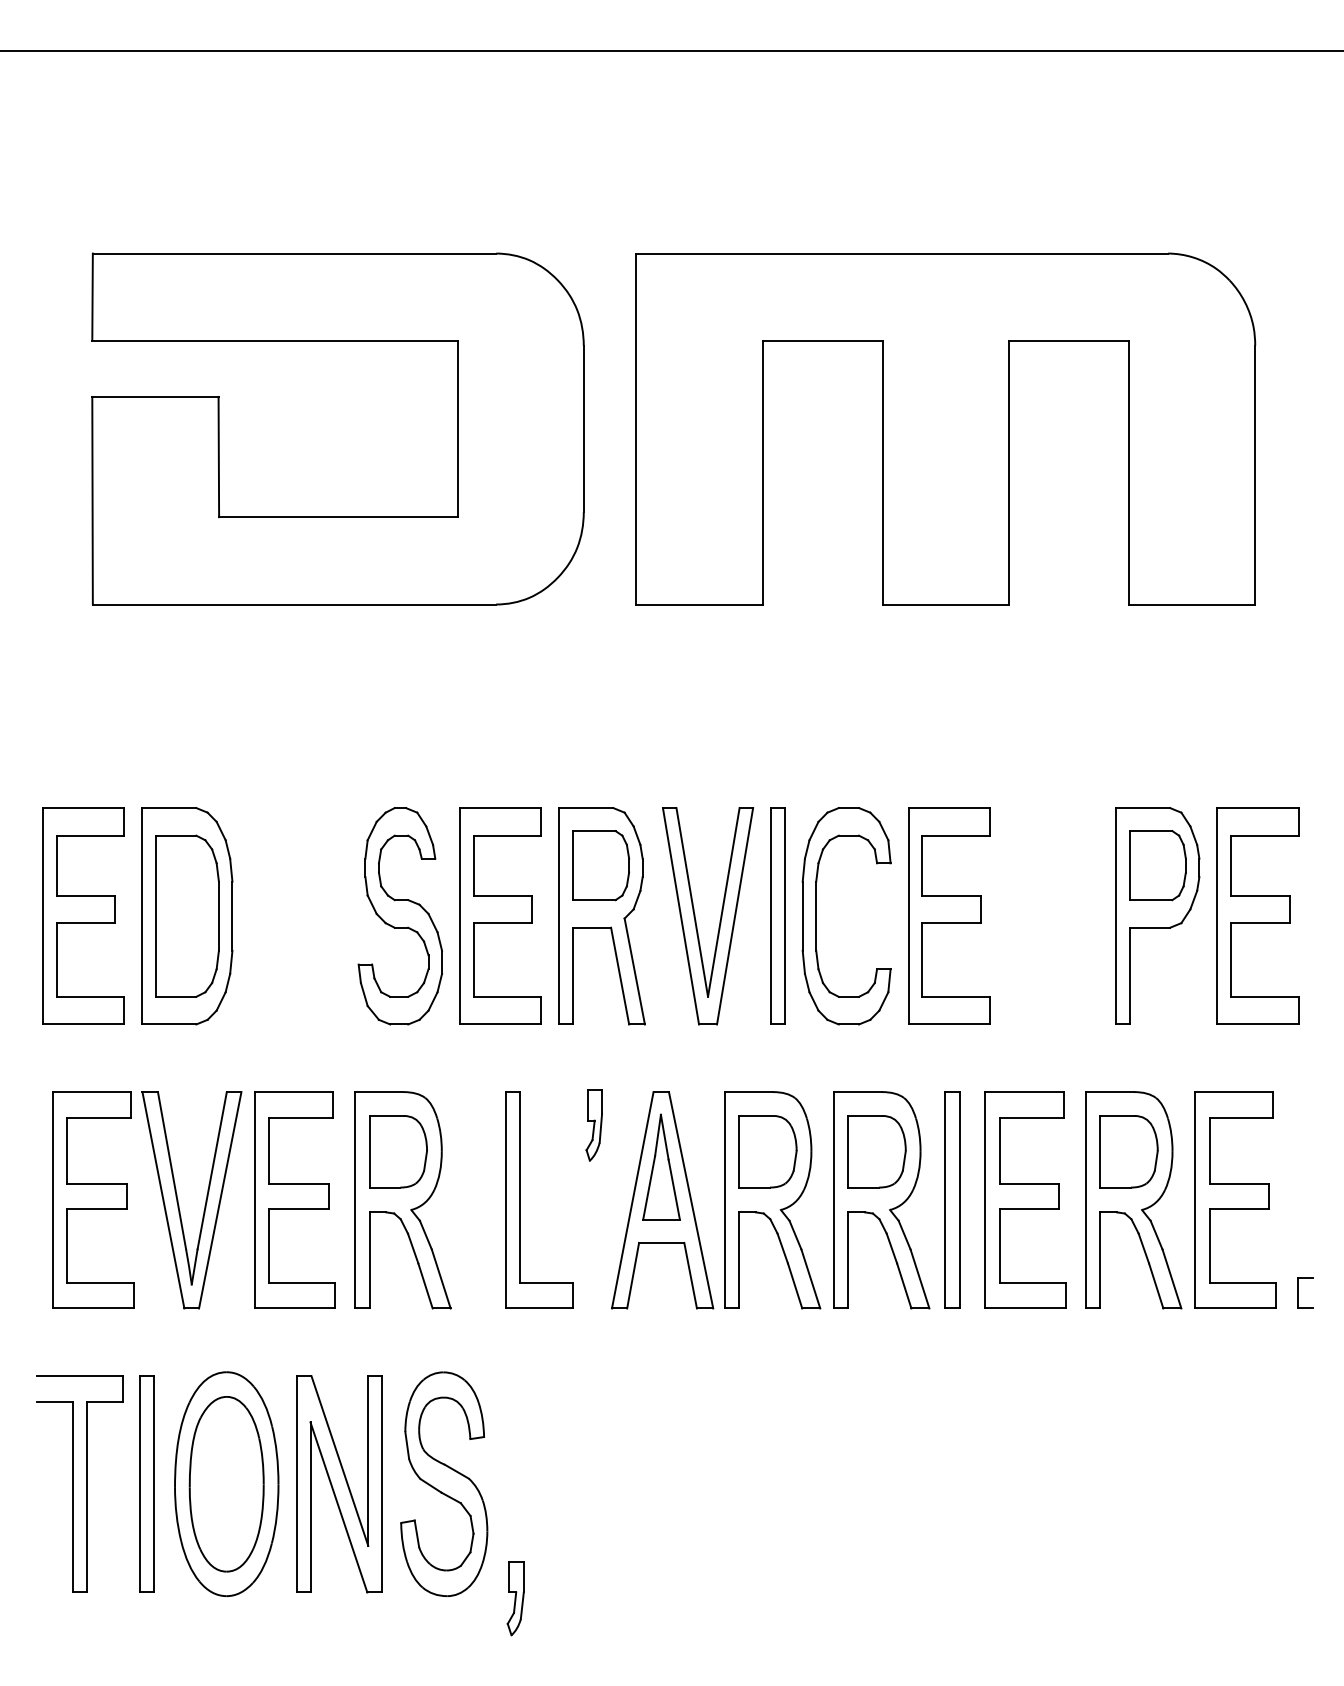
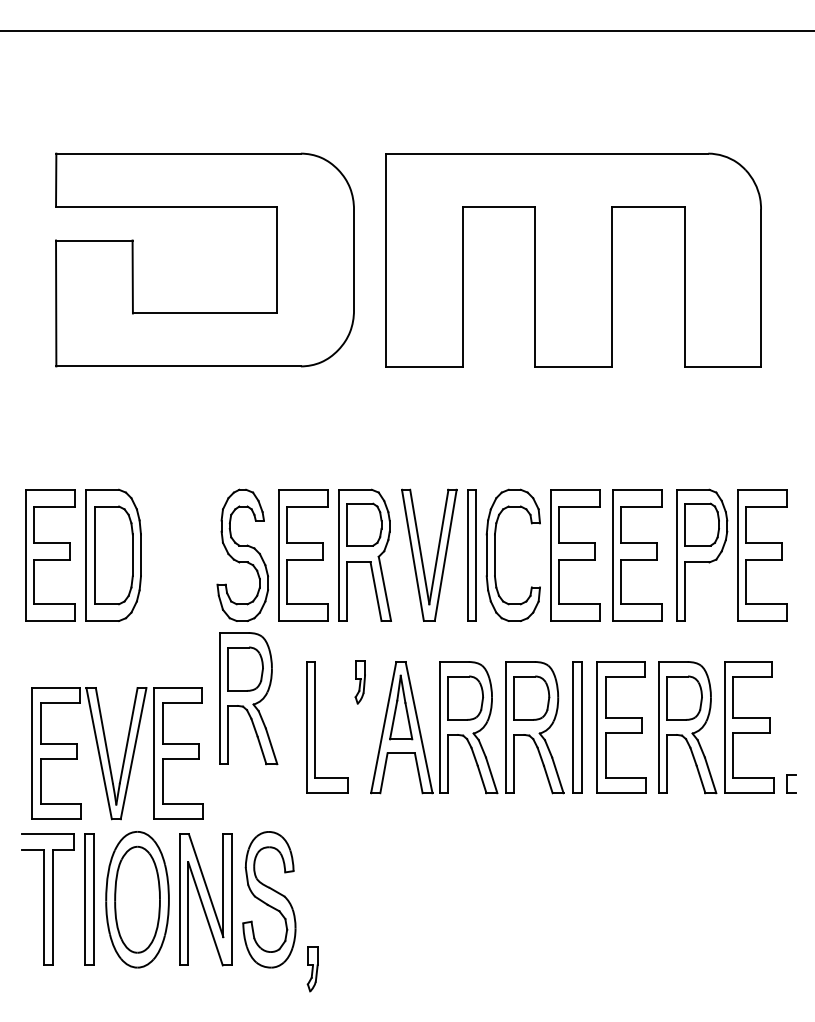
part: (1051, 916) -> (637, 555), added
part: (205, 1200) -> (124, 753), moved
part: (403, 1200) -> (248, 698), moved

